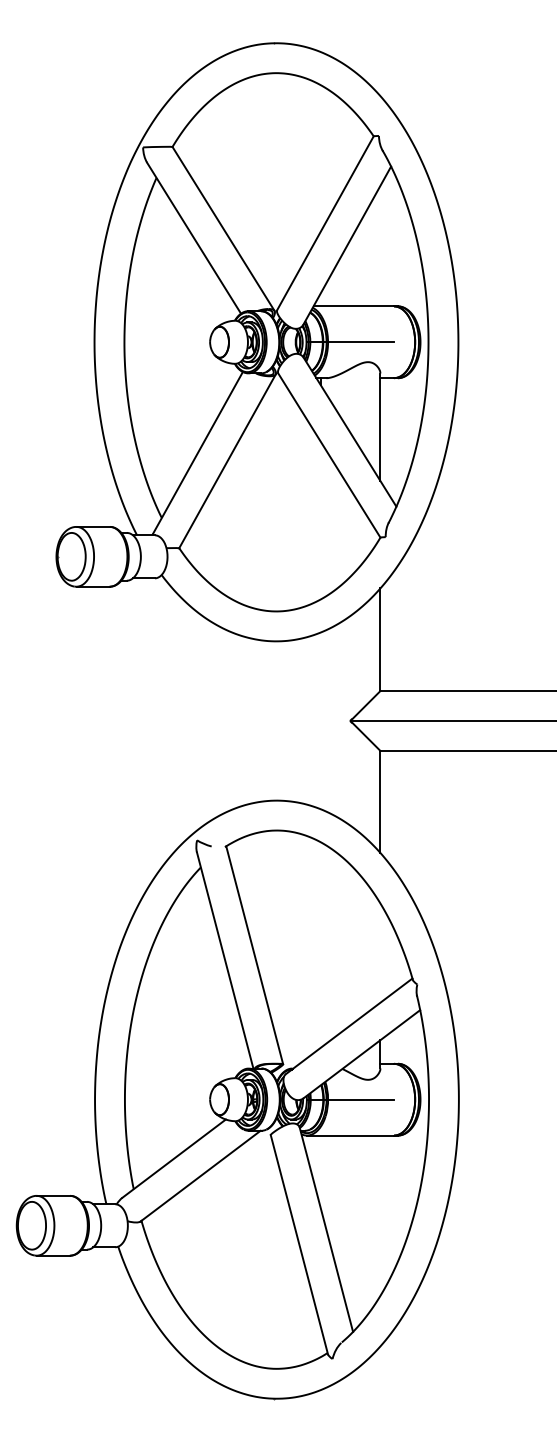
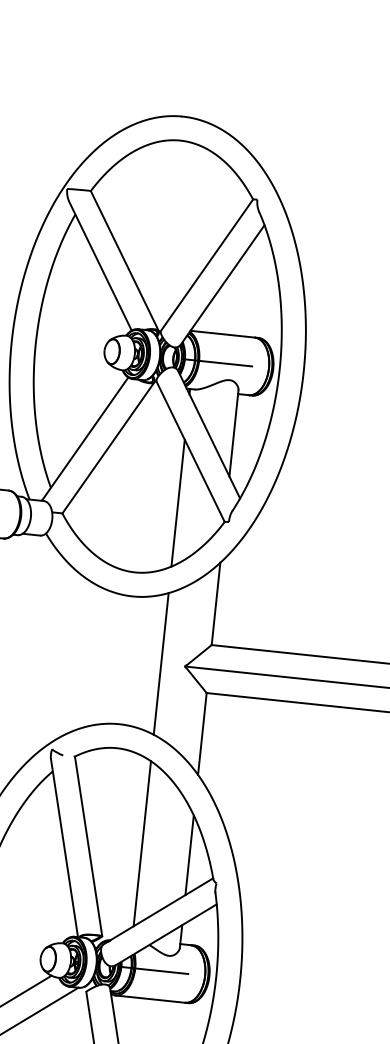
line: (320, 520) -> (178, 503), added
line: (320, 720) -> (161, 663), added
line: (320, 944) -> (142, 843), added
line: (380, 952) -> (189, 854), added

